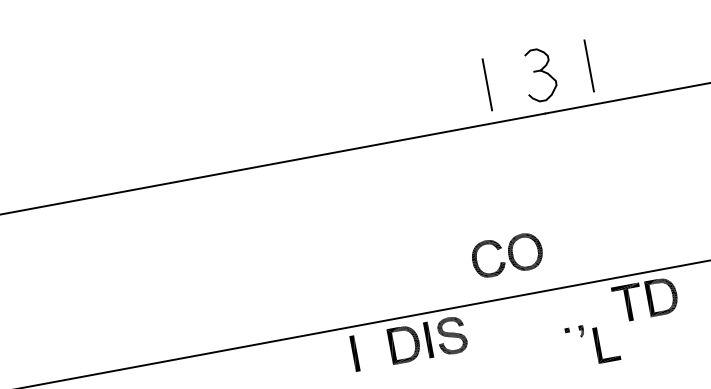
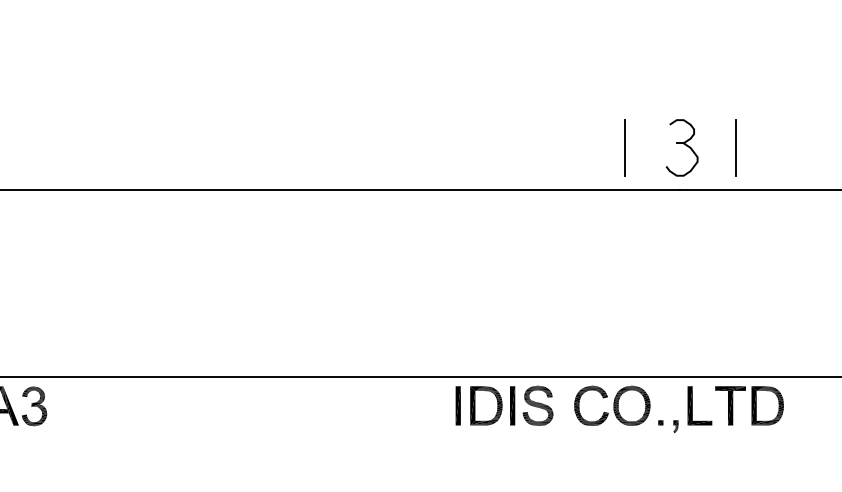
part: (507, 254) -> (612, 405), moved
part: (599, 344) -> (692, 405), moved
part: (354, 353) -> (457, 405), moved

